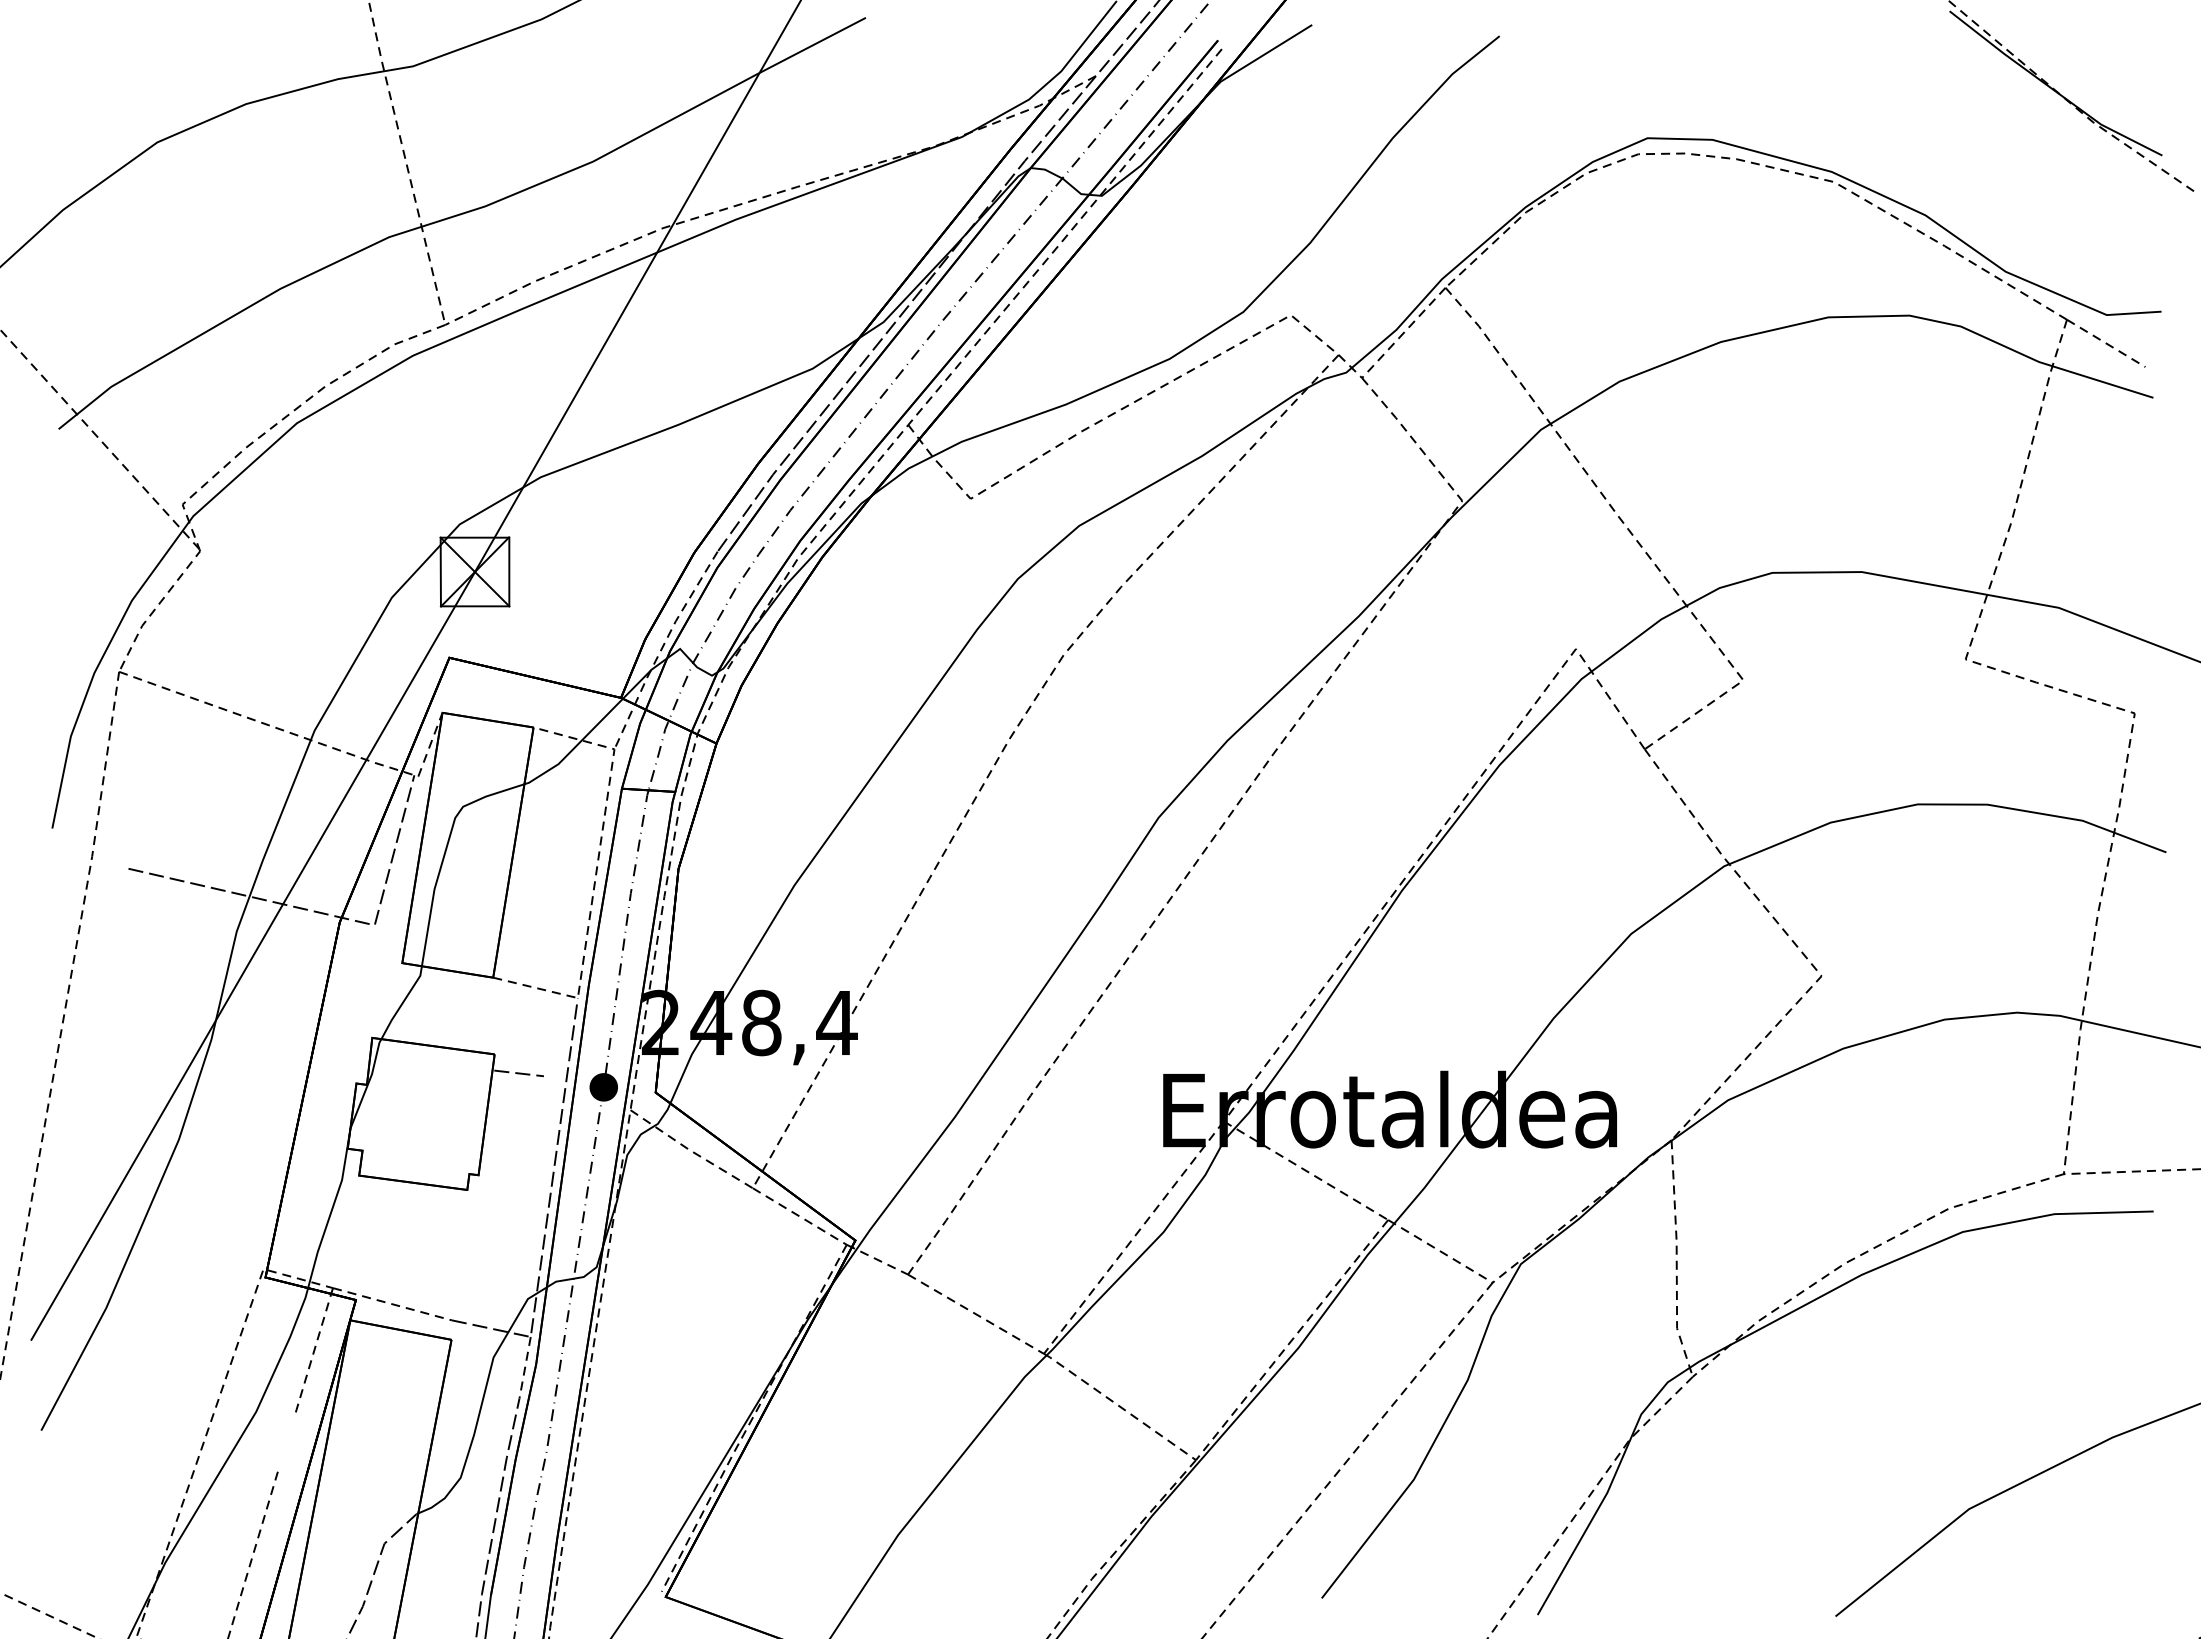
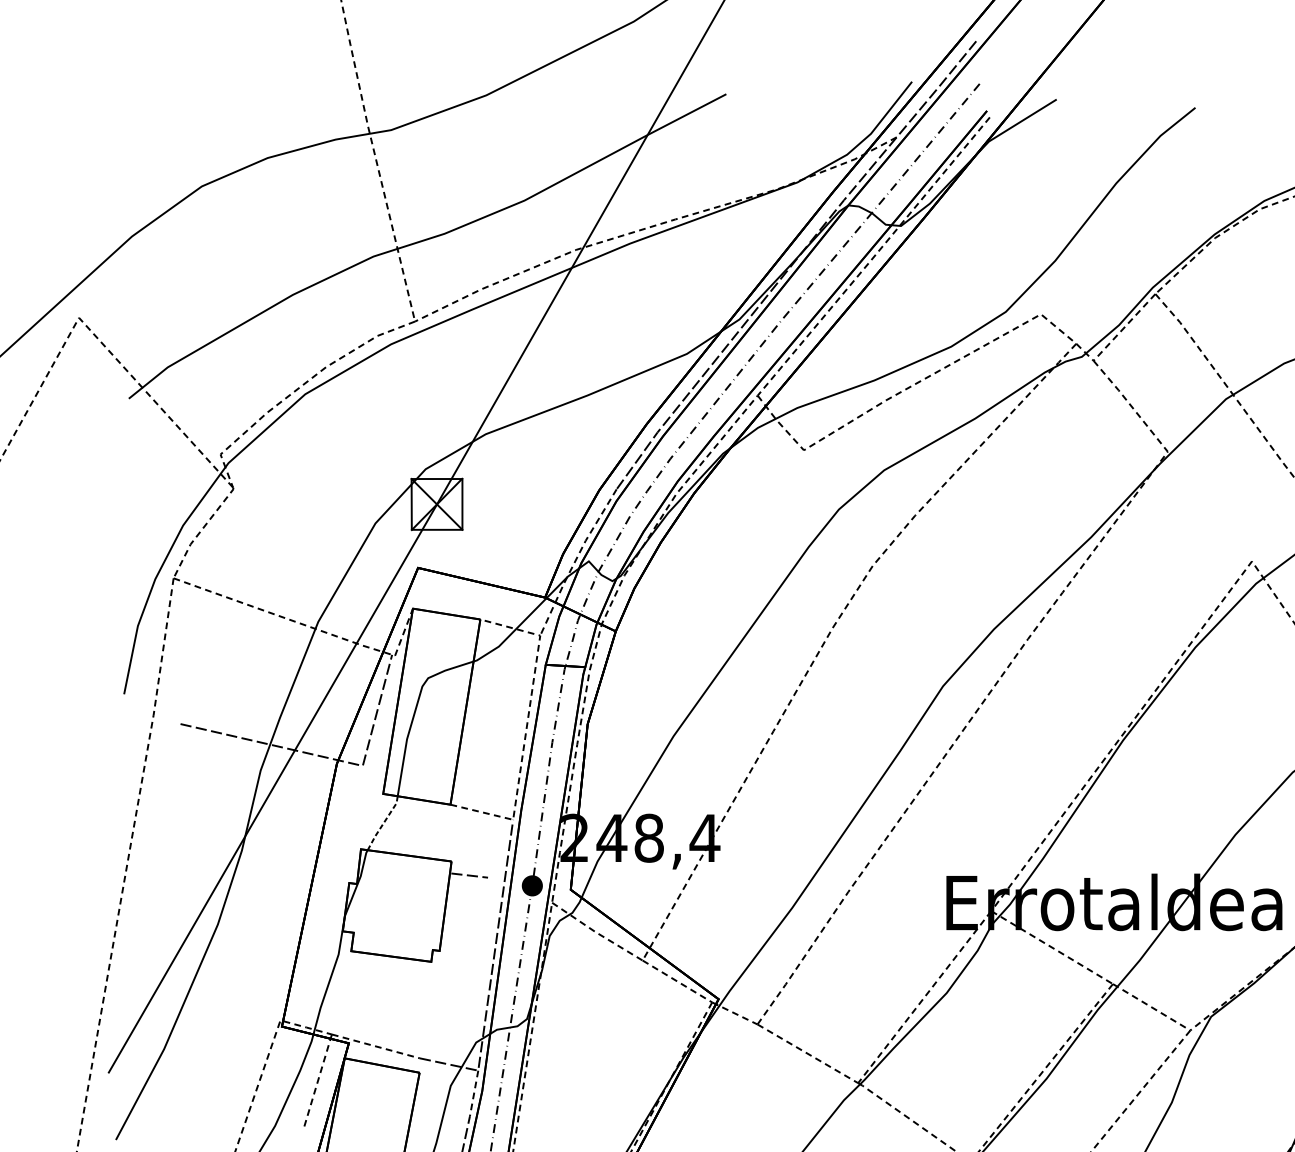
line: (403, 1002) -> (384, 823), solid -> dashed

